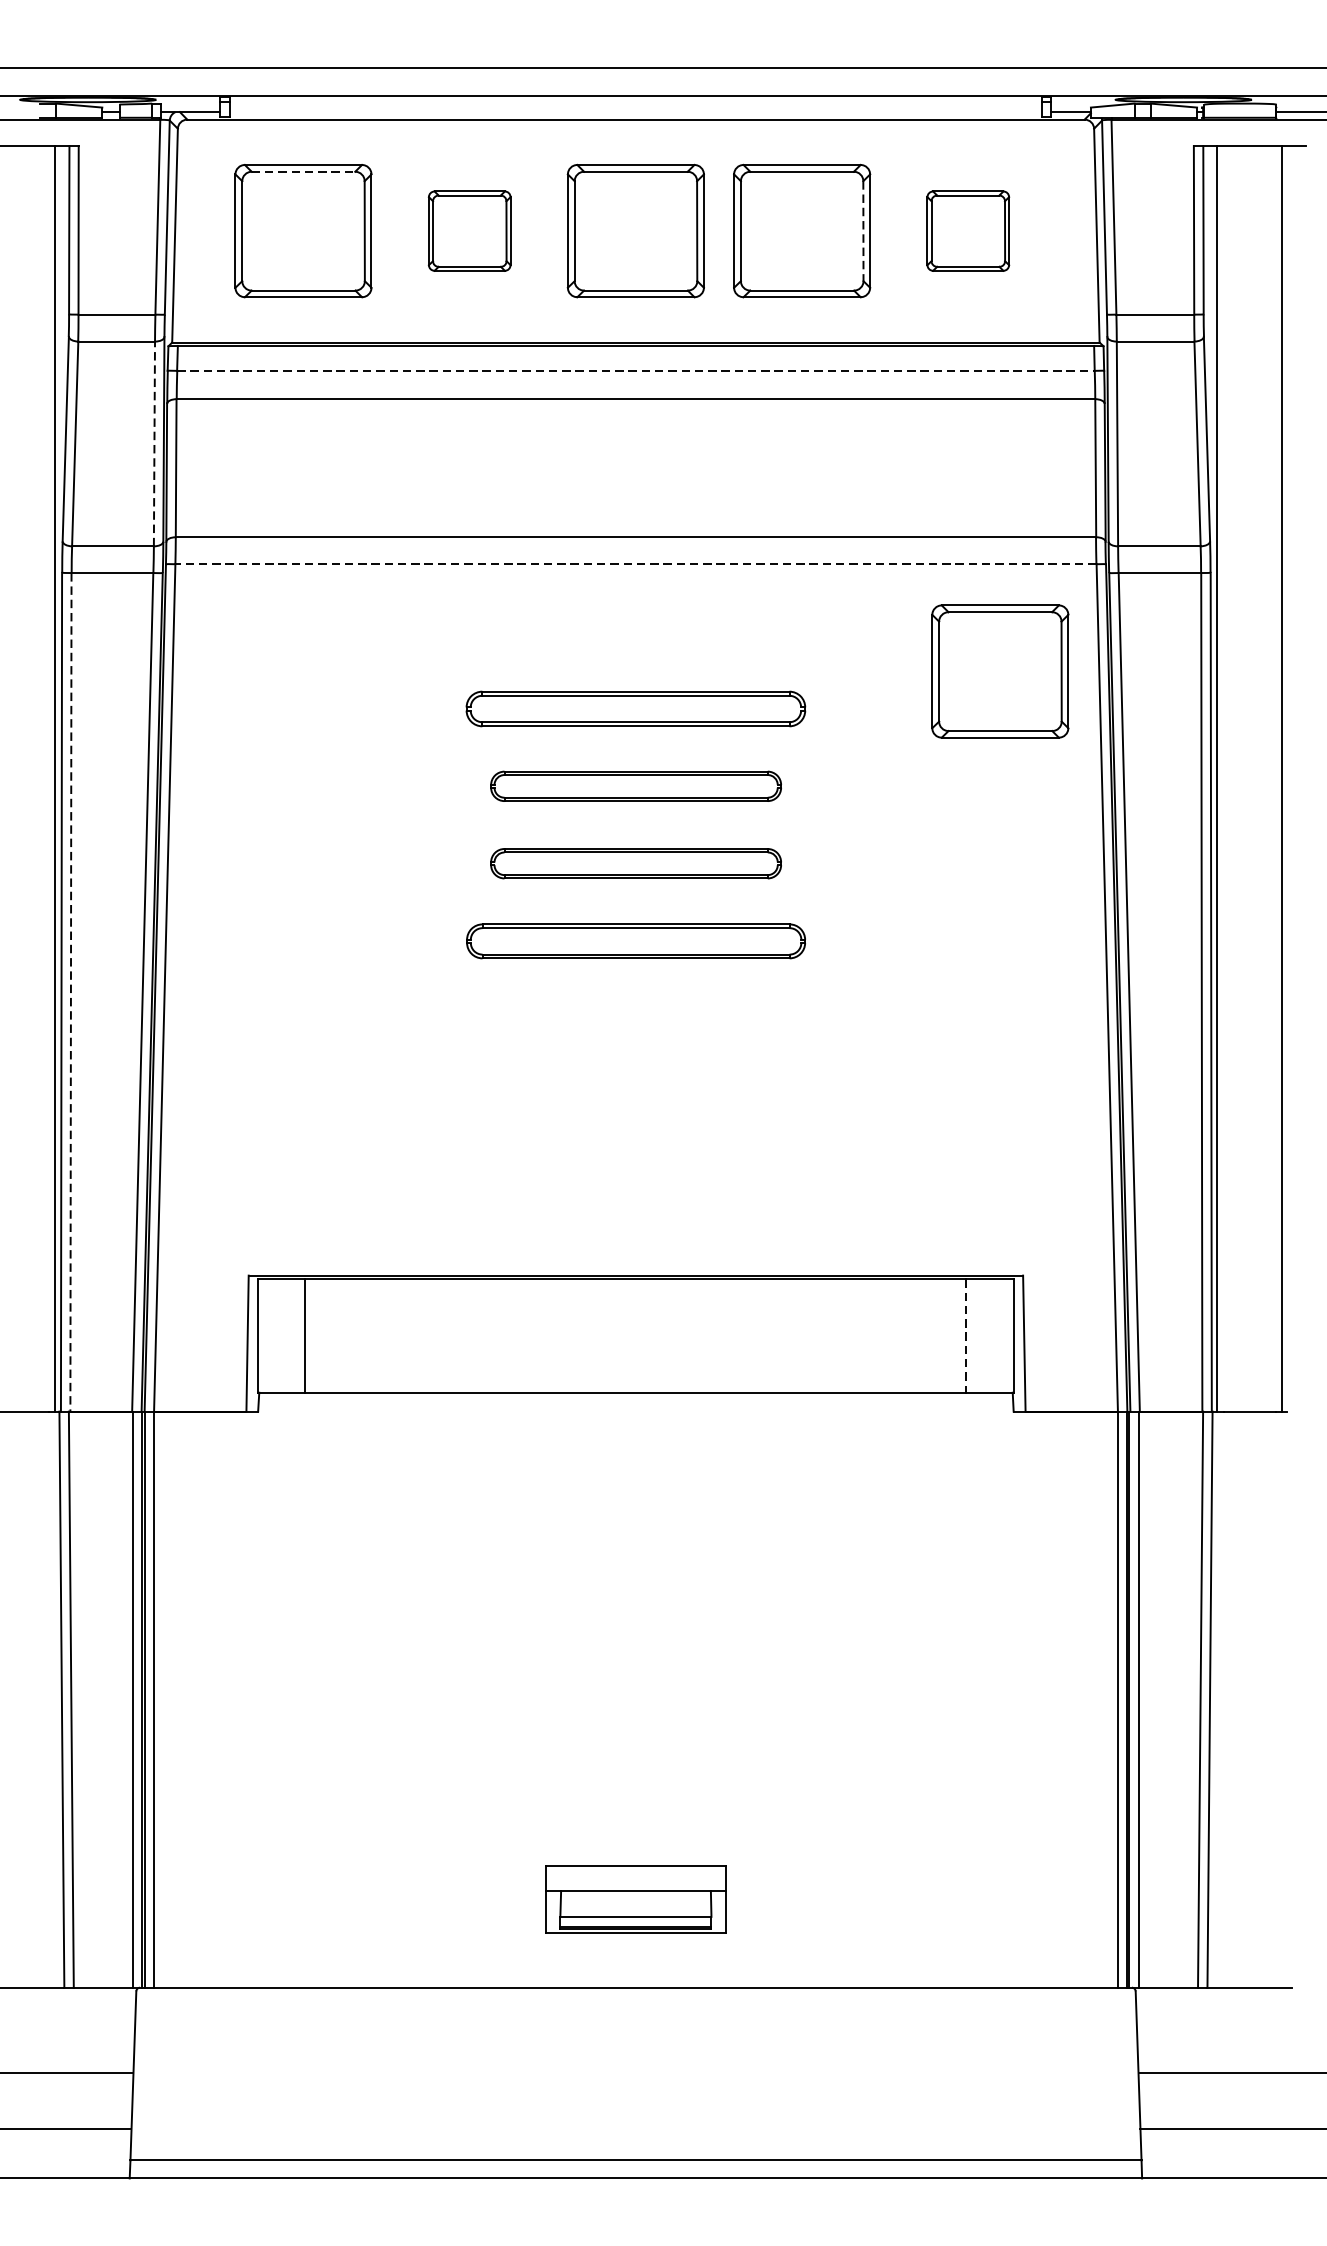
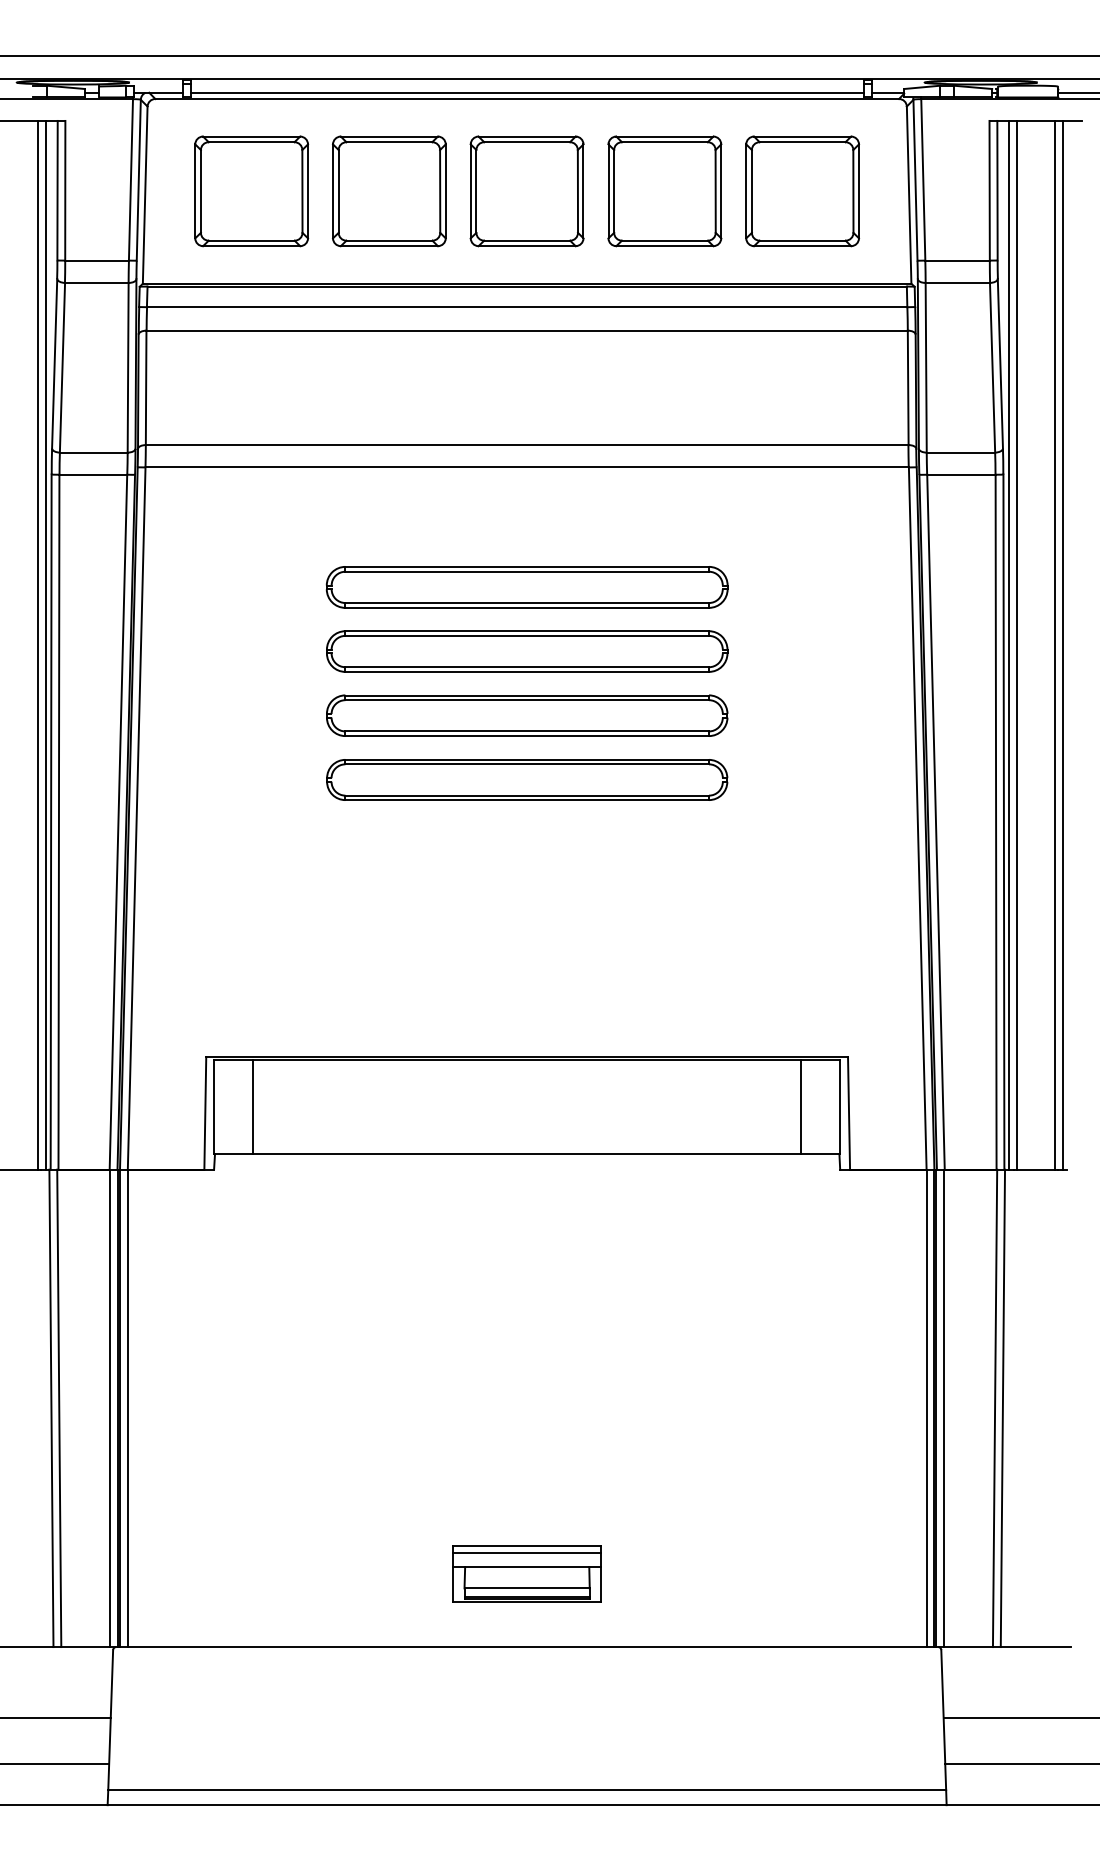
line: (635, 111) -> (526, 92), added
line: (303, 172) -> (251, 142), dashed -> solid
part: (469, 231) -> (389, 191), size x1.67
line: (863, 231) -> (715, 191), dashed -> solid
part: (968, 231) -> (802, 191), size x1.67
line: (636, 371) -> (527, 307), dashed -> solid
line: (154, 443) -> (128, 367), dashed -> solid
line: (636, 564) -> (527, 467), dashed -> solid
part: (999, 671) -> (828, 556), removed
part: (635, 709) -> (526, 587), size x1.43
line: (46, 777) -> (38, 644), added
line: (1226, 777) -> (1016, 644), added
line: (1273, 777) -> (1055, 644), added
part: (636, 786) -> (527, 651), size x1.67
part: (636, 863) -> (527, 715), size x1.67
part: (636, 940) -> (527, 779), size x1.43
line: (70, 992) -> (58, 822), dashed -> solid
line: (966, 1336) -> (801, 1107), dashed -> solid
line: (635, 1874) -> (526, 1553), added

